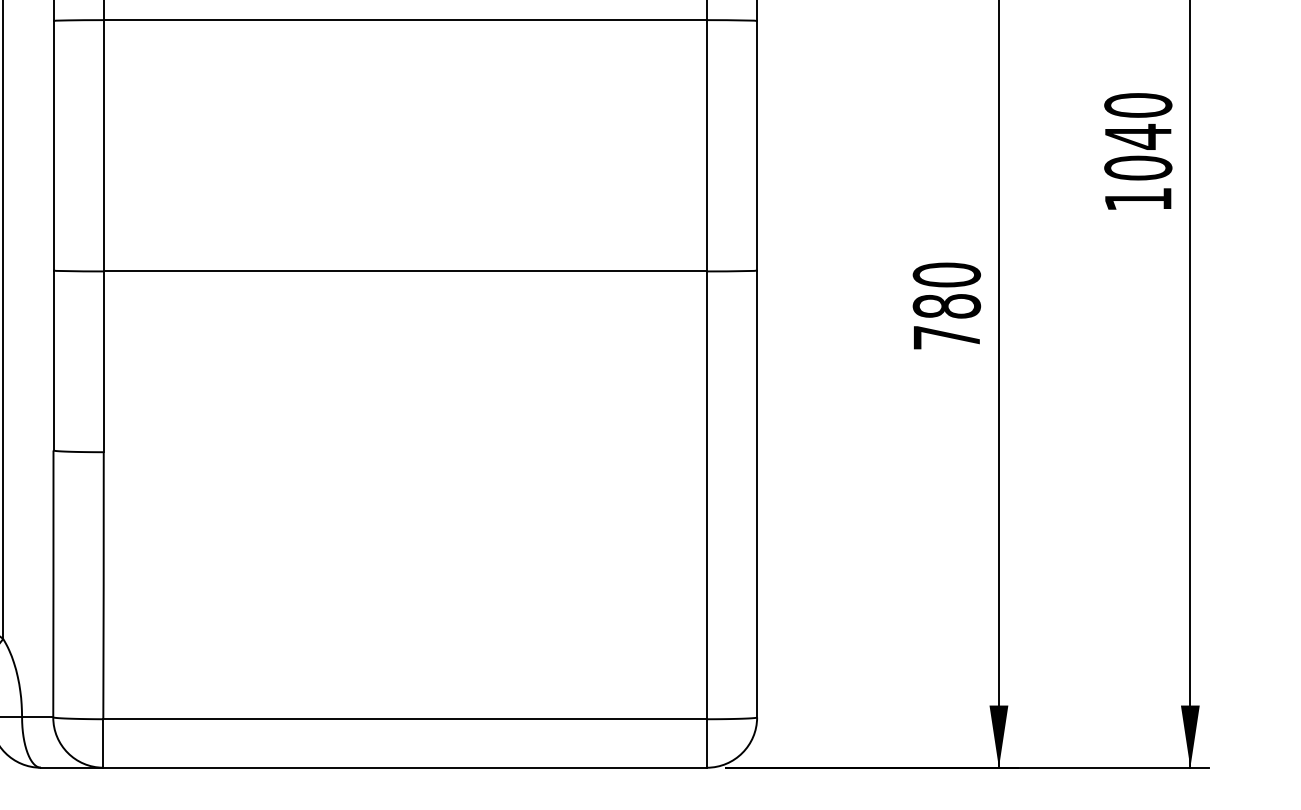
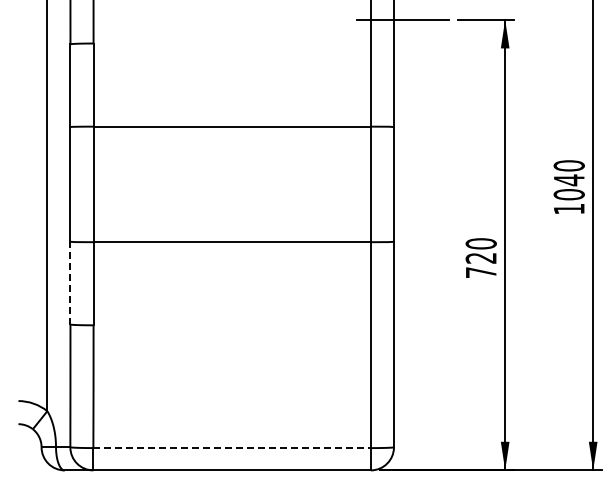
text: (945, 304) -> (480, 257), 780 -> 720
line: (53, 359) -> (70, 282), solid -> dashed
line: (405, 720) -> (232, 448), solid -> dashed

